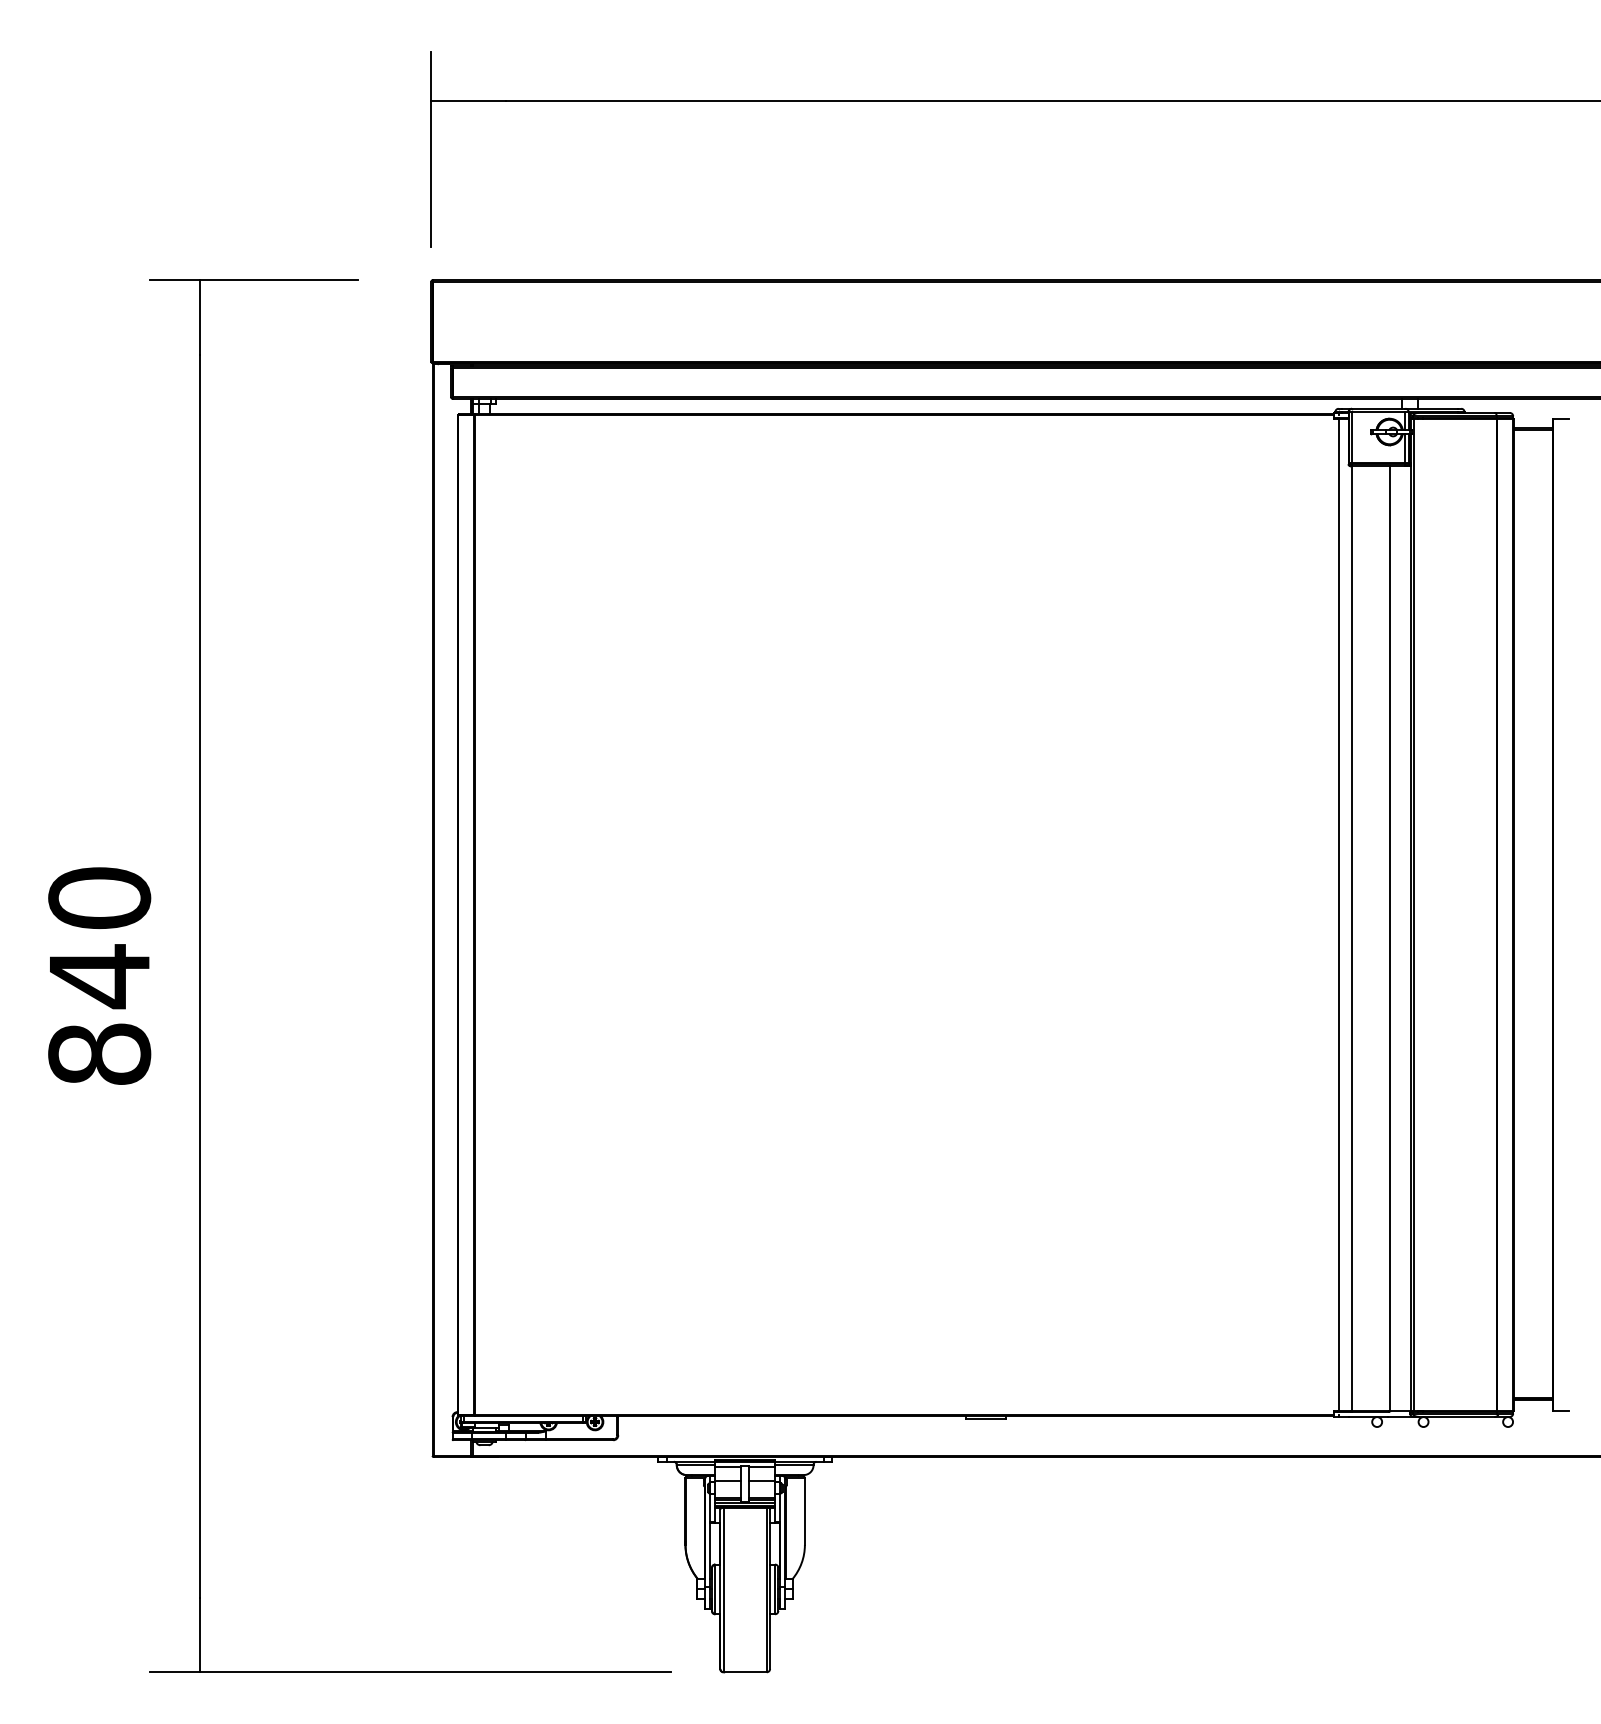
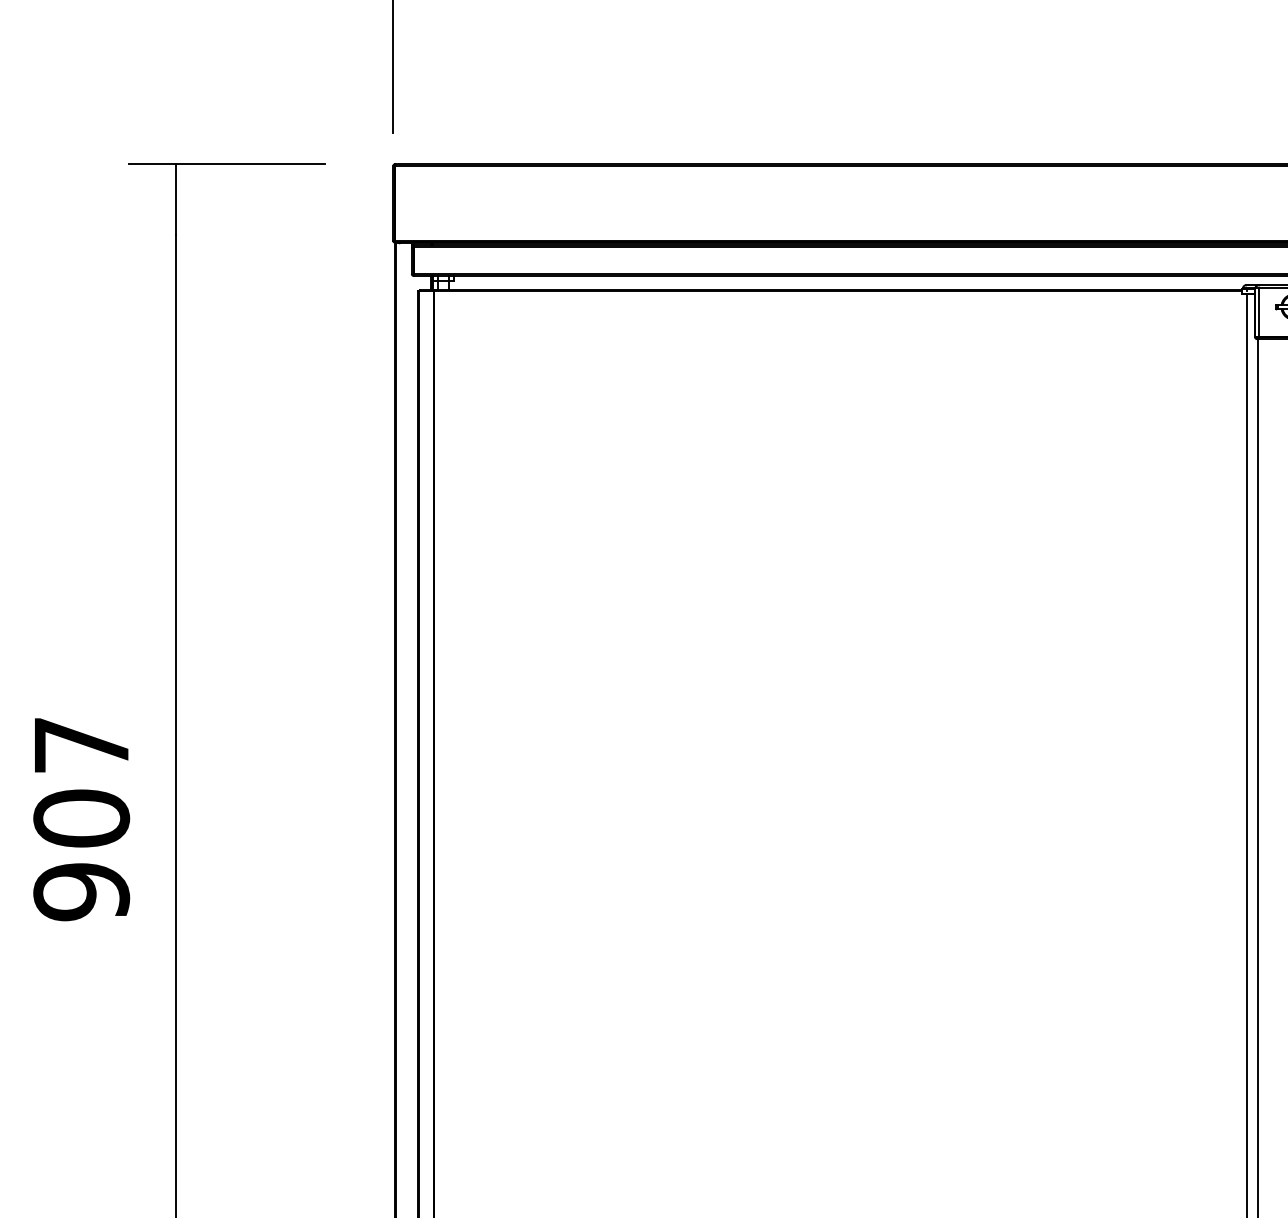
text: (99, 976) -> (81, 818), 840 -> 907

